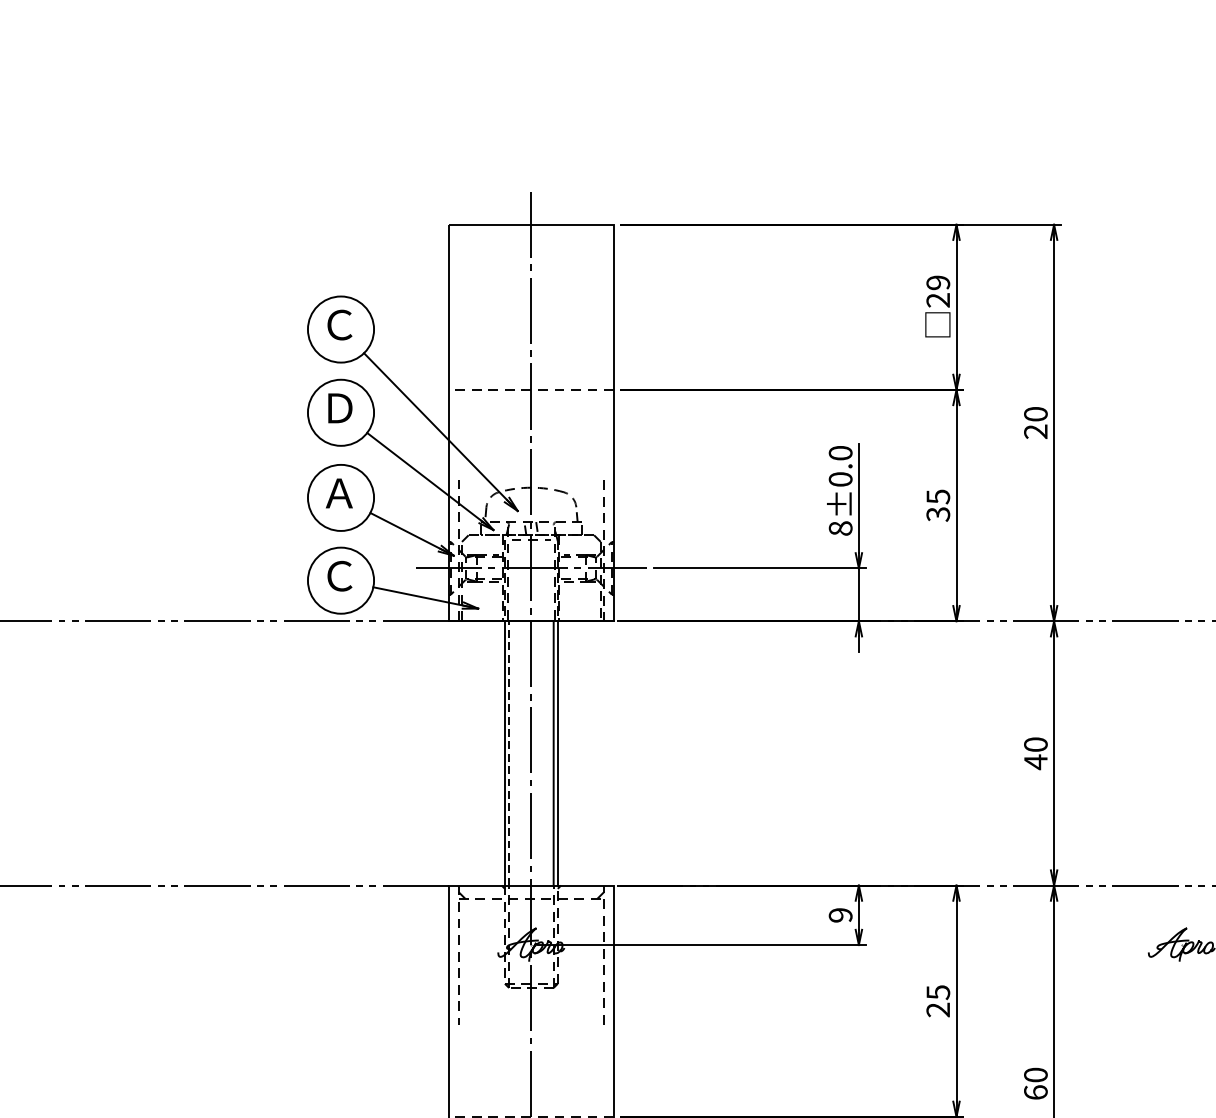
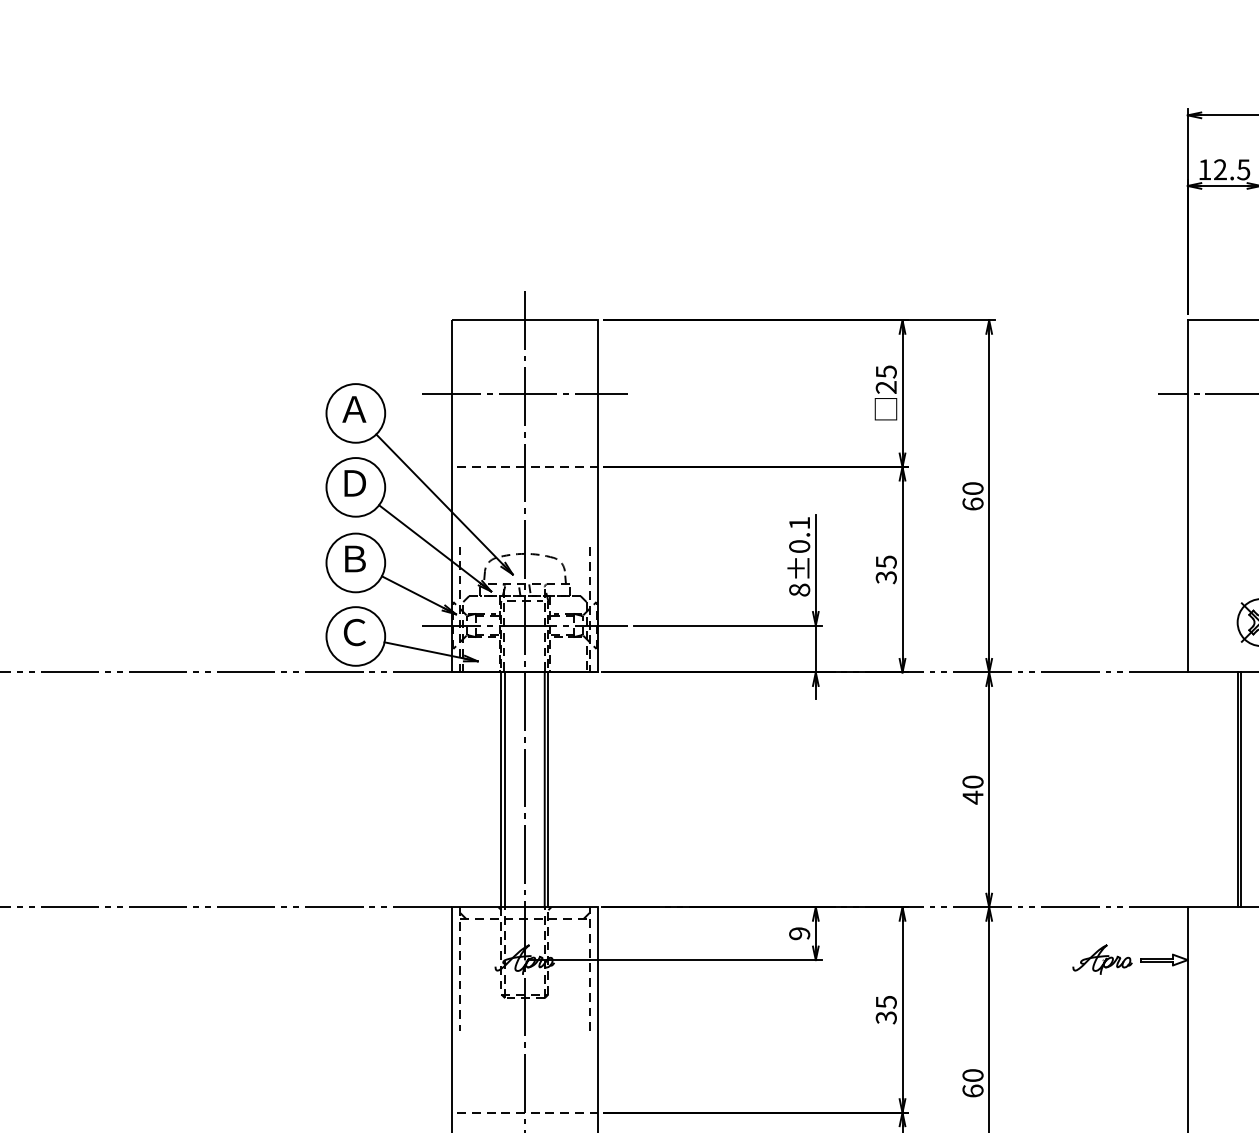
text: (937, 282) -> (885, 371), 29 -> 25
line: (530, 307) -> (524, 393), added
text: (339, 325) -> (354, 409), Ｃ -> Ａ
text: (1035, 430) -> (972, 503), 20 -> 60
text: (840, 452) -> (799, 522), 8±0.0 -> 8±0.1
text: (339, 492) -> (354, 558), Ａ -> Ｂ
line: (509, 752) -> (505, 789), dashed -> solid
text: (938, 1009) -> (886, 1017), 25 -> 35

